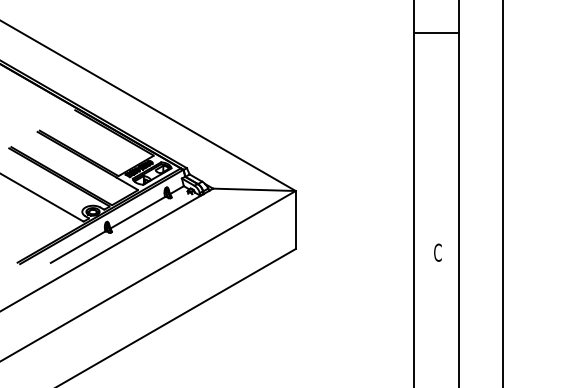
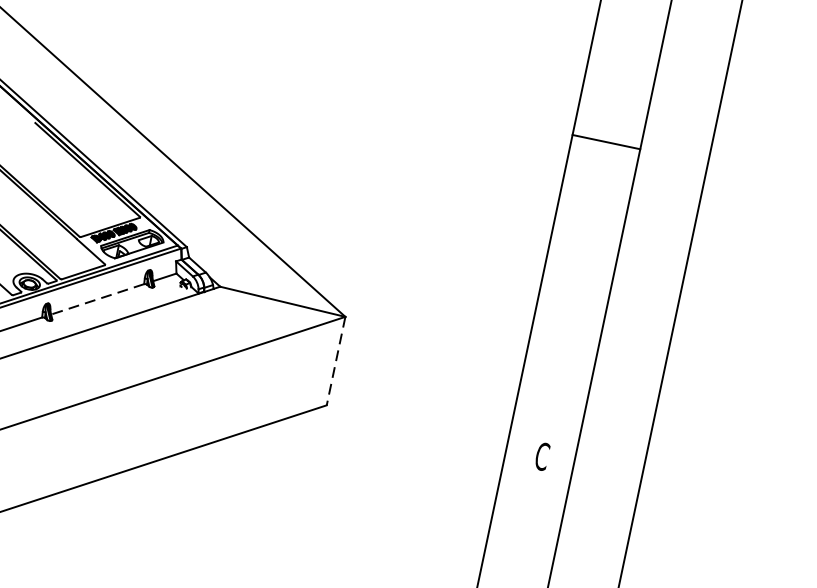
line: (436, 32) -> (606, 141), moved
line: (137, 213) -> (97, 300), solid -> dashed
line: (295, 220) -> (335, 361), solid -> dashed

